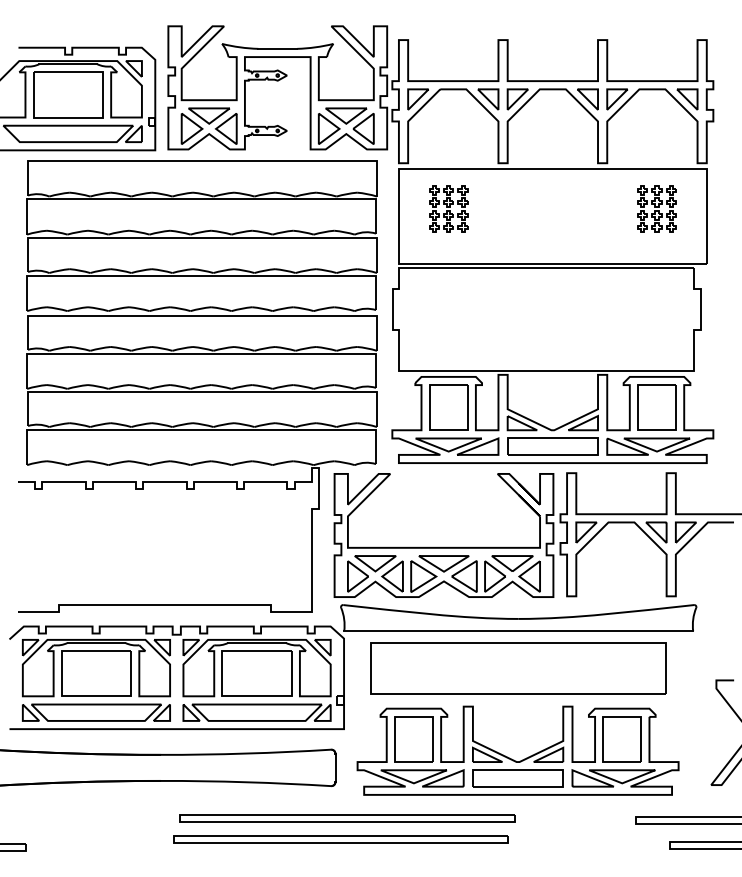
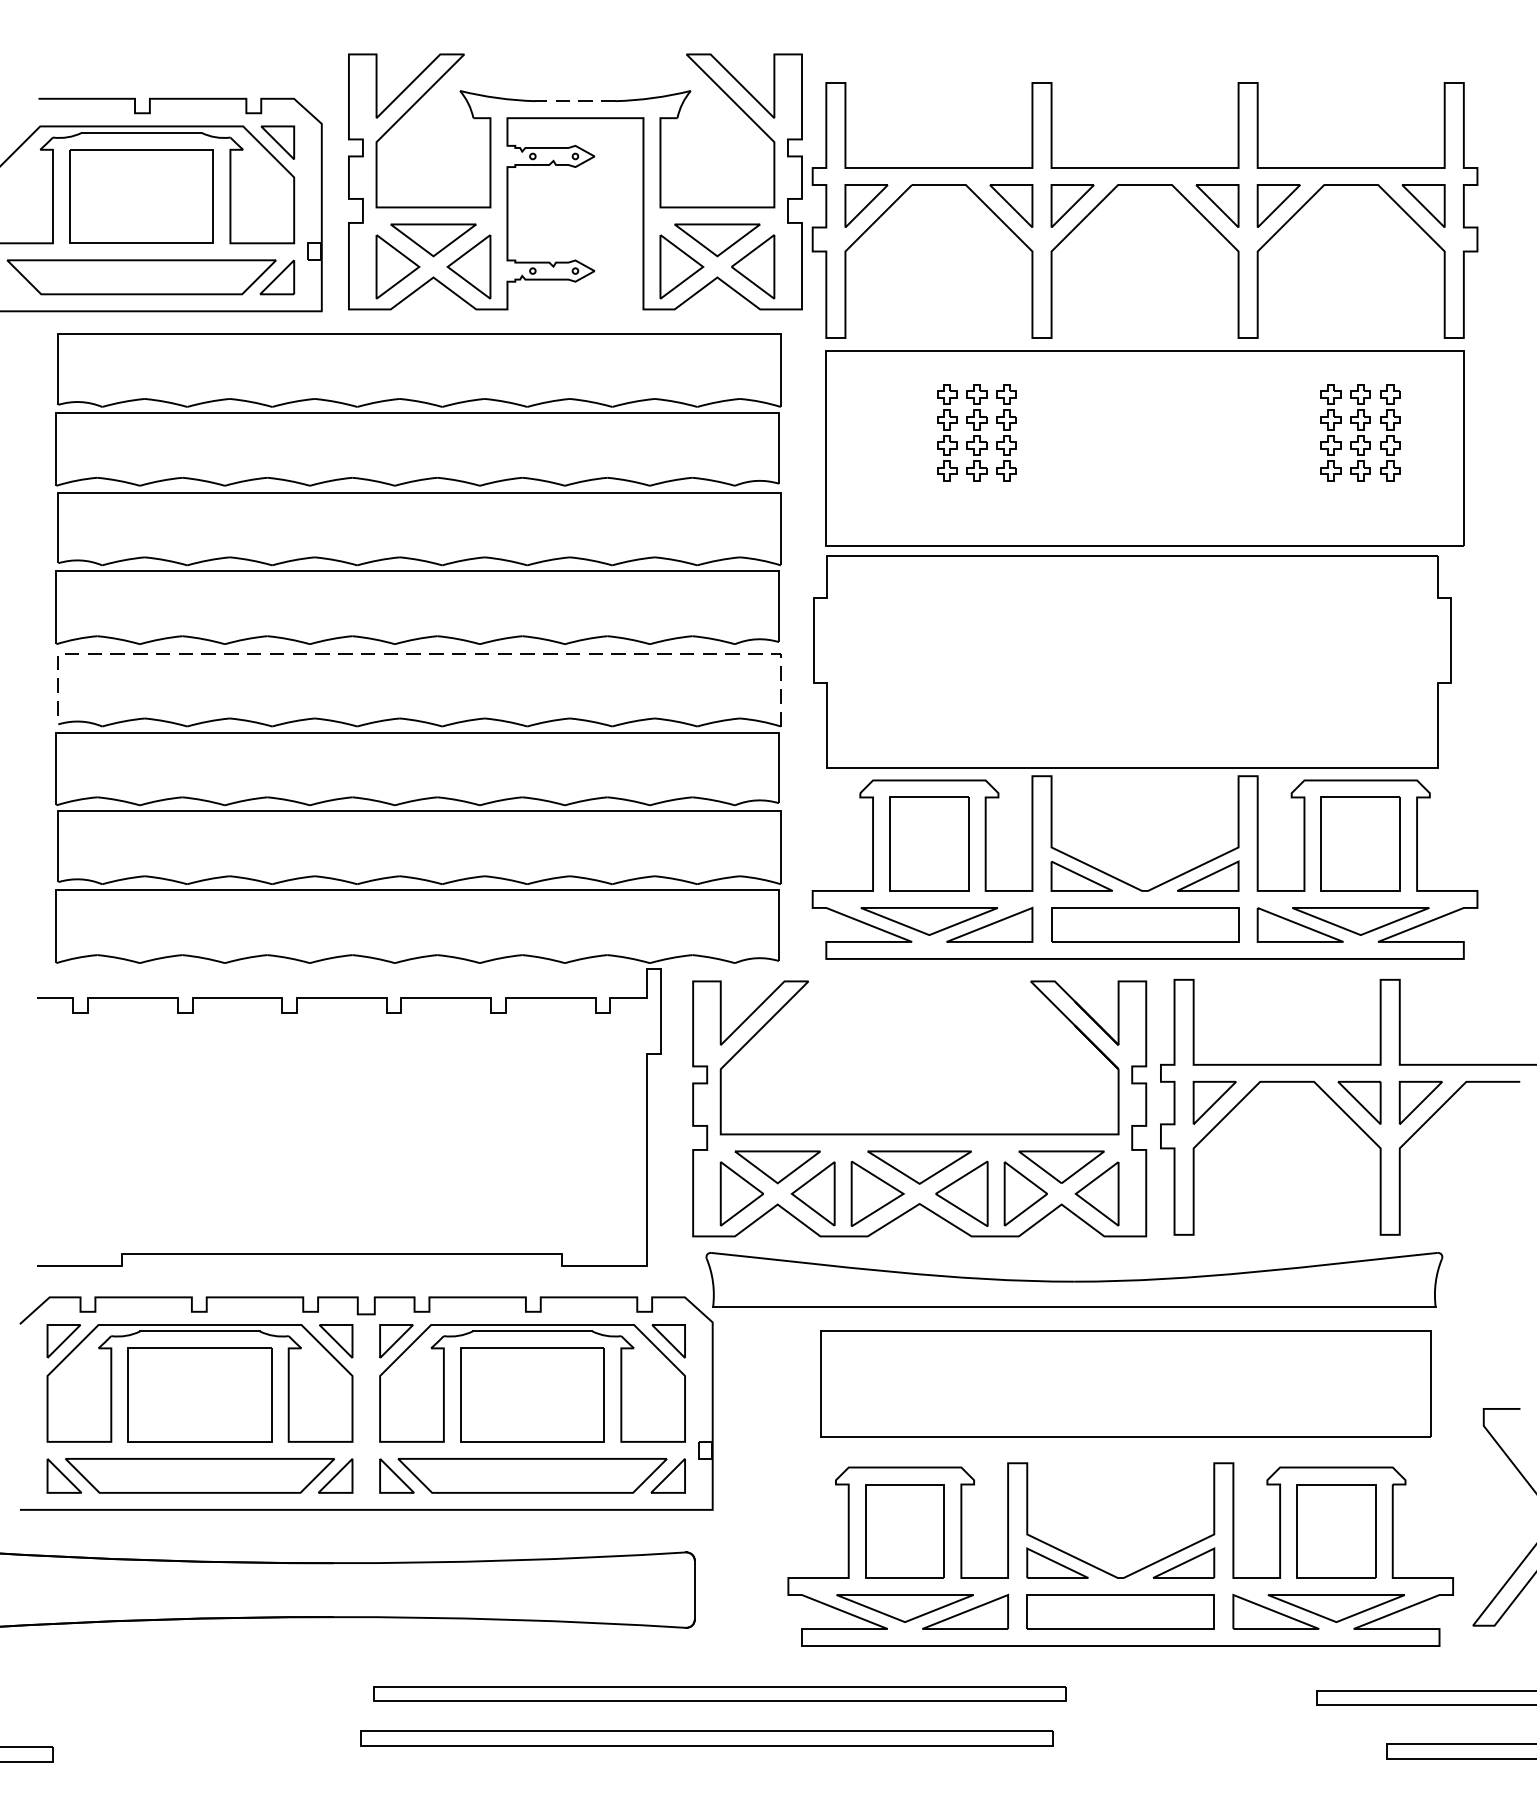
line: (277, 48) -> (574, 100), solid -> dashed
part: (448, 208) -> (976, 431), moved
line: (203, 315) -> (421, 653), solid -> dashed
part: (518, 668) -> (1125, 1384), moved
part: (513, 759) -> (1111, 1572), moved

